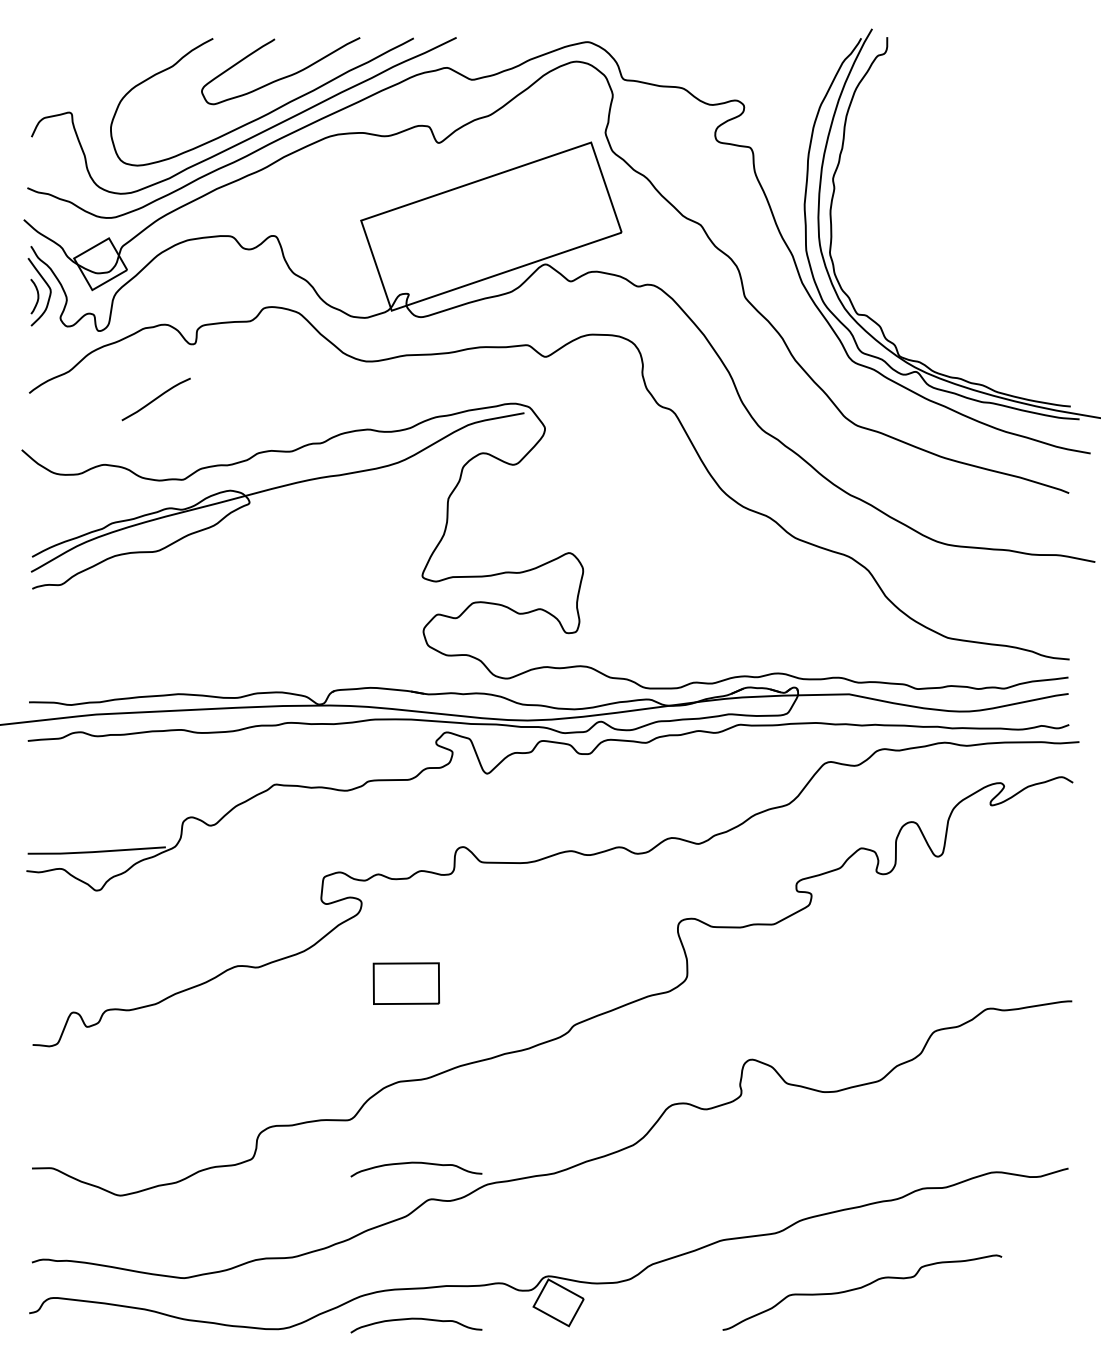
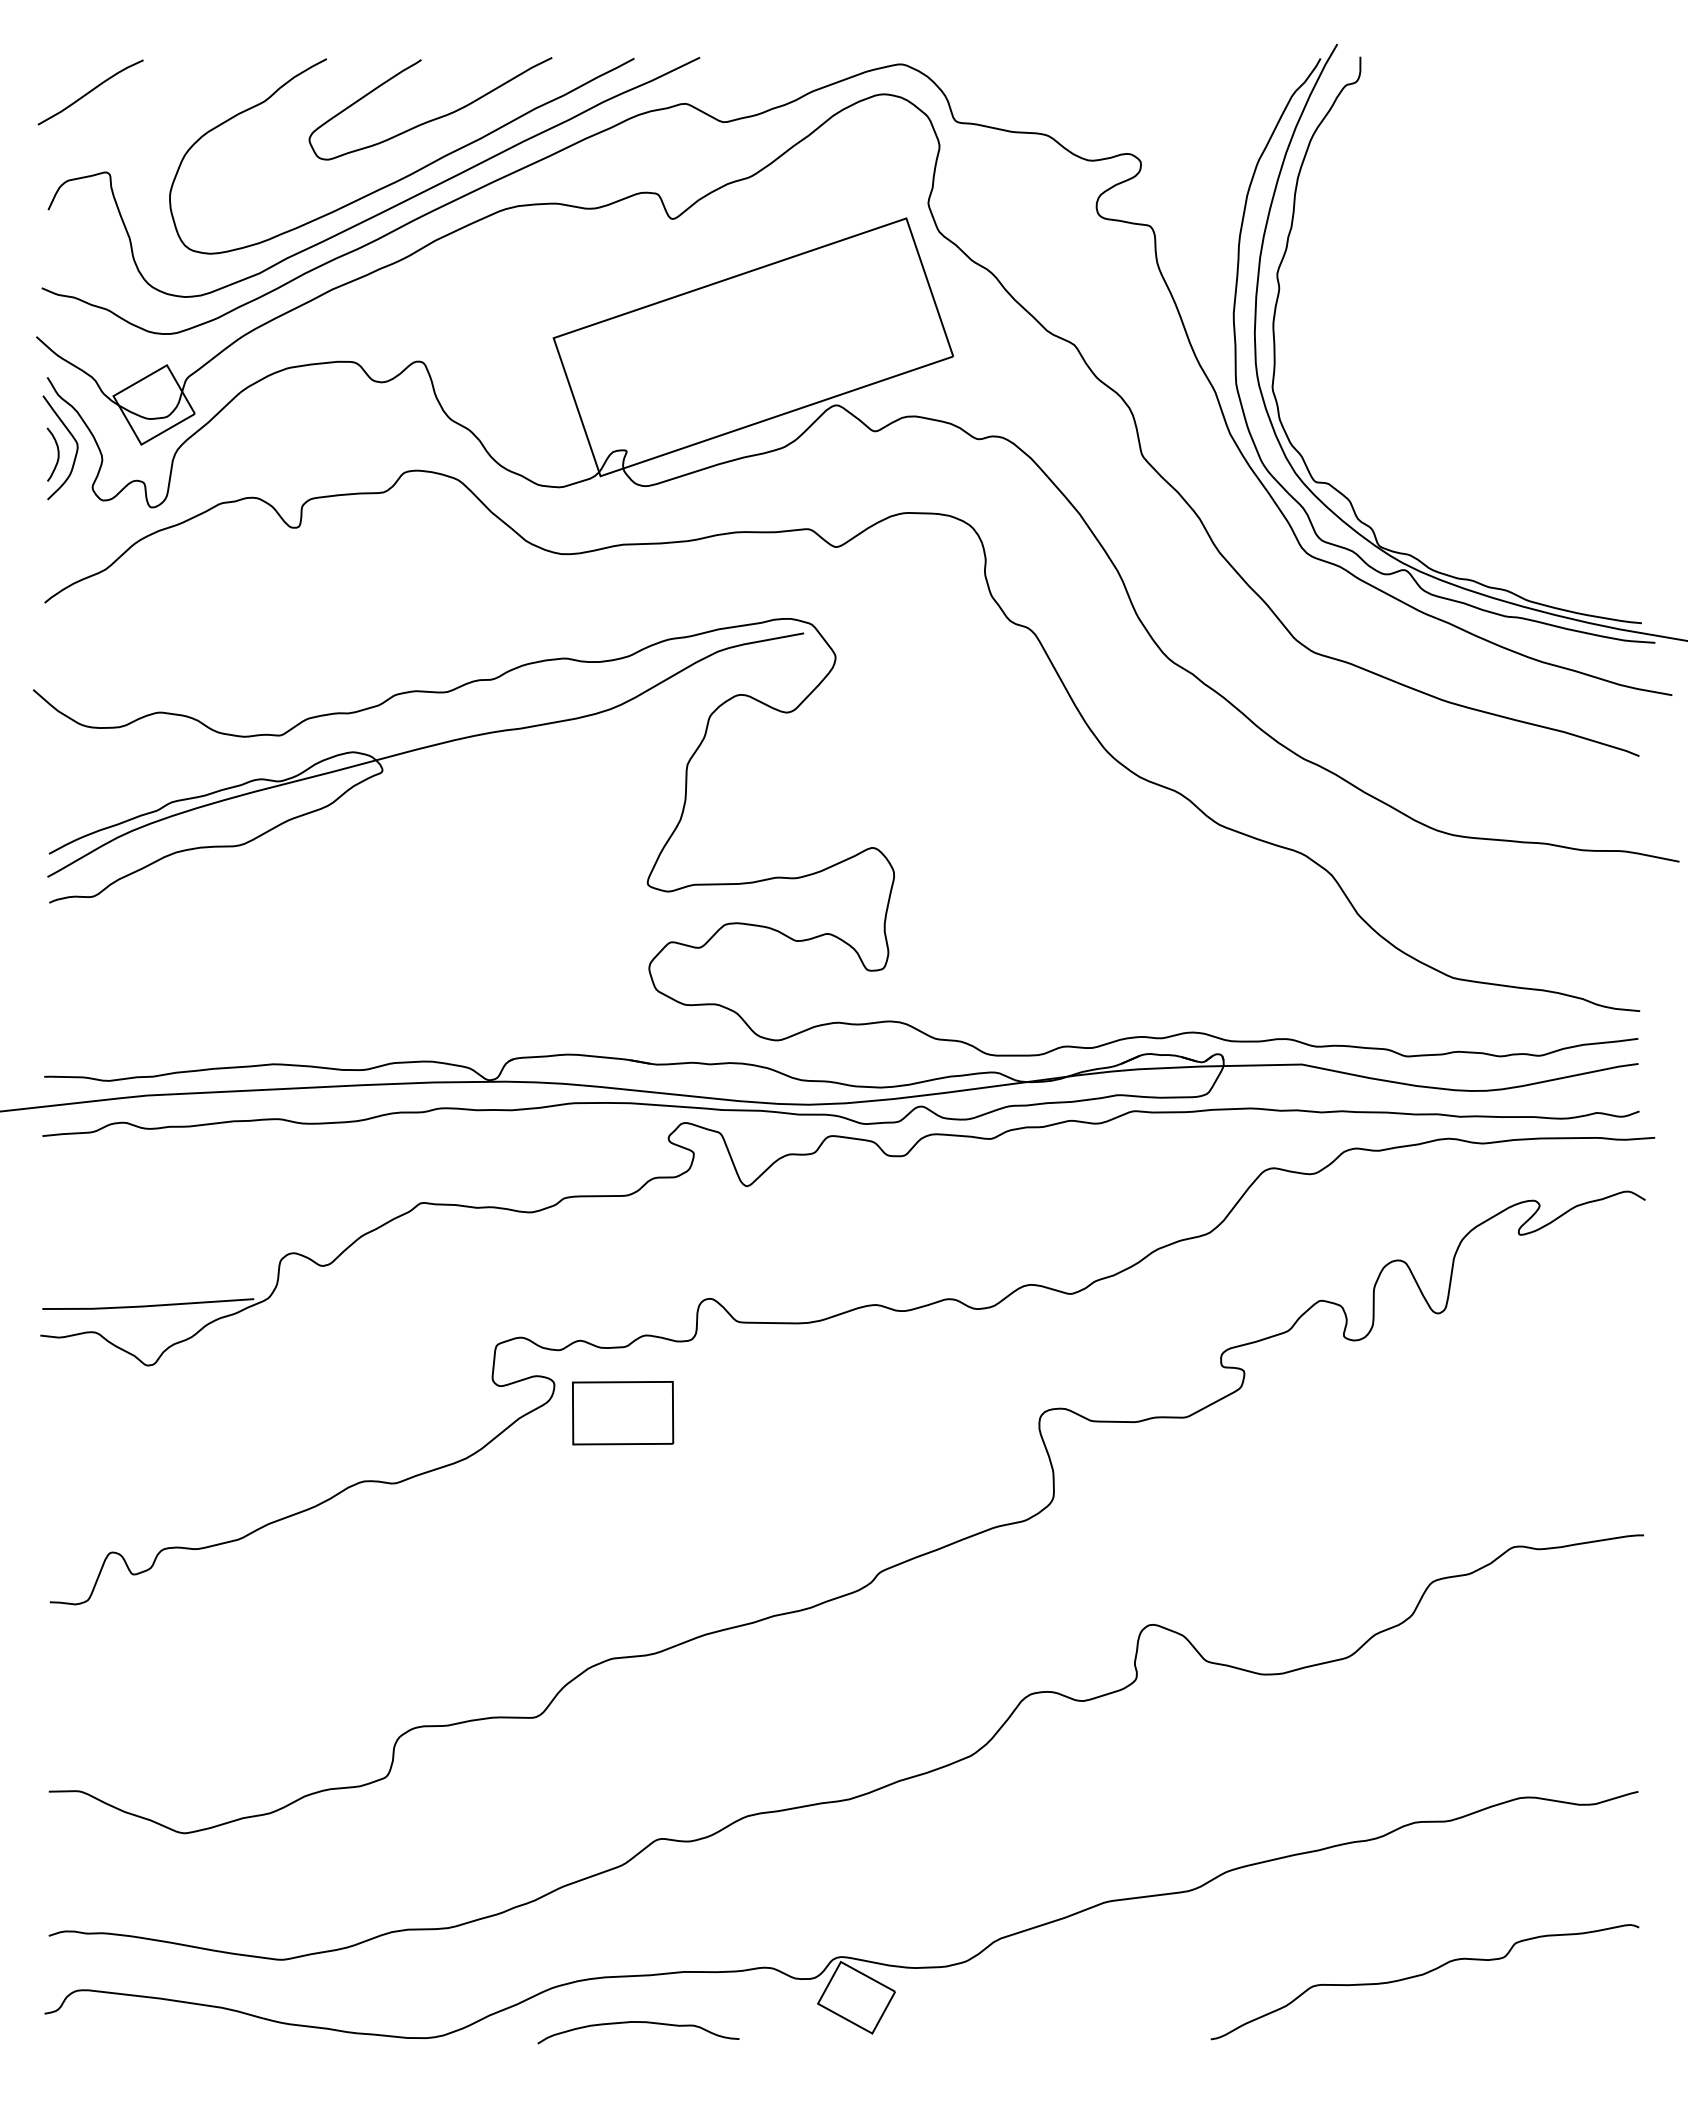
curve: (155, 399) -> (89, 92), moved
part: (405, 983) -> (621, 1412), moved
curve: (416, 1163) -> (638, 1784), removed
curve: (862, 1288) -> (1425, 1975), moved

